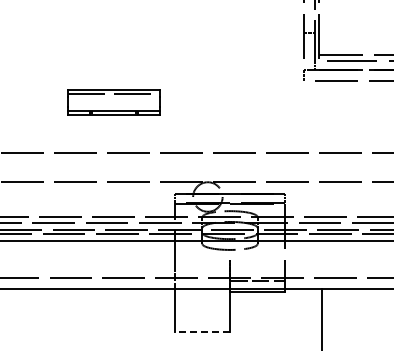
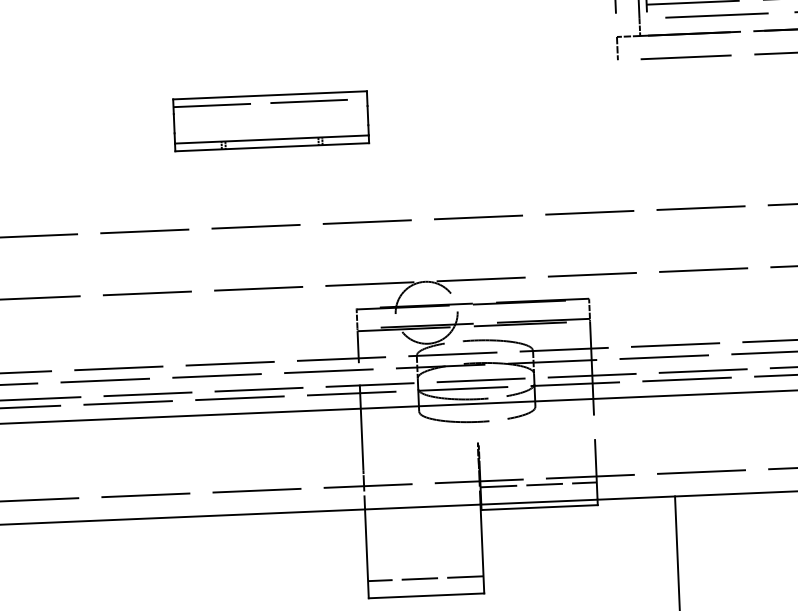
part: (113, 102) -> (270, 120), moved
line: (201, 323) -> (424, 578), added
line: (202, 331) -> (427, 595), dashed -> solid

